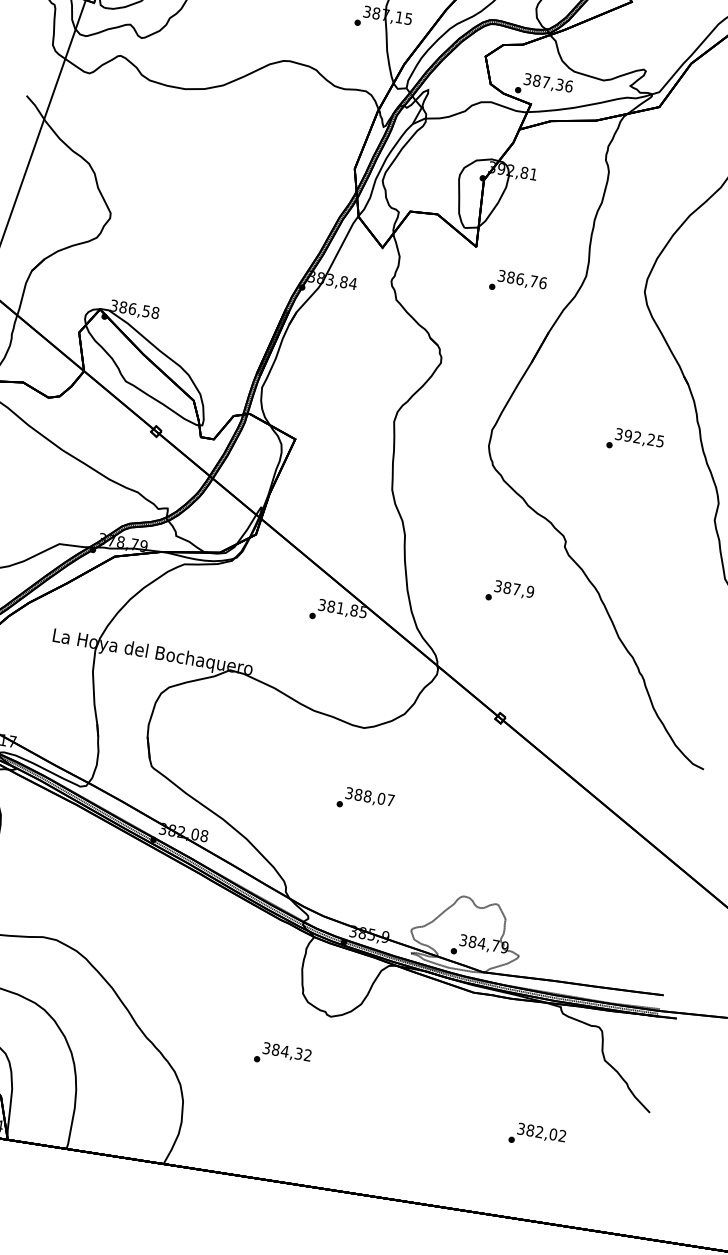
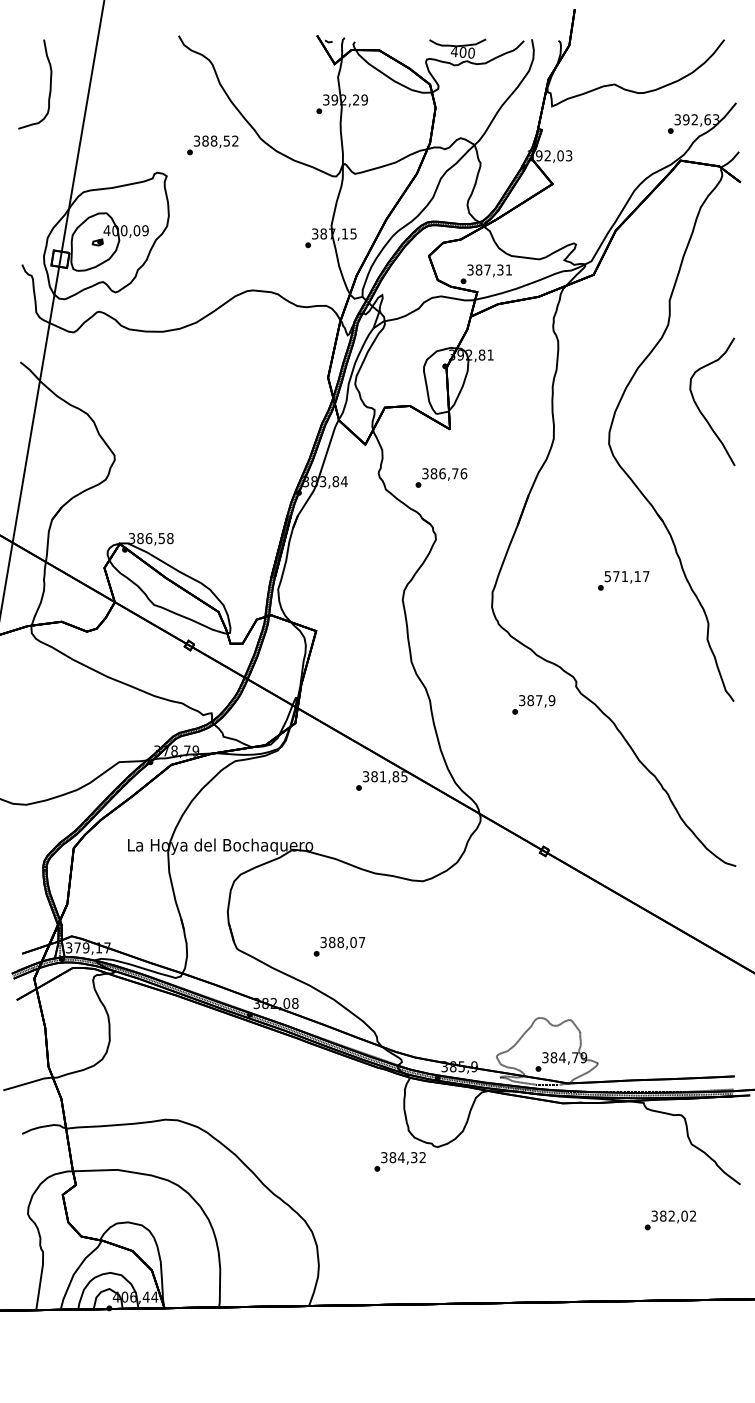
text: (568, 85) -> (508, 269), 387,36 -> 387,31
text: (518, 283) -> (441, 477), moved
text: (640, 437) -> (627, 576), 392,25 -> 571,17
text: (509, 592) -> (533, 704), moved
text: (365, 800) -> (339, 946), moved
text: (282, 1055) -> (399, 1161), moved
text: (536, 1136) -> (669, 1220), moved

